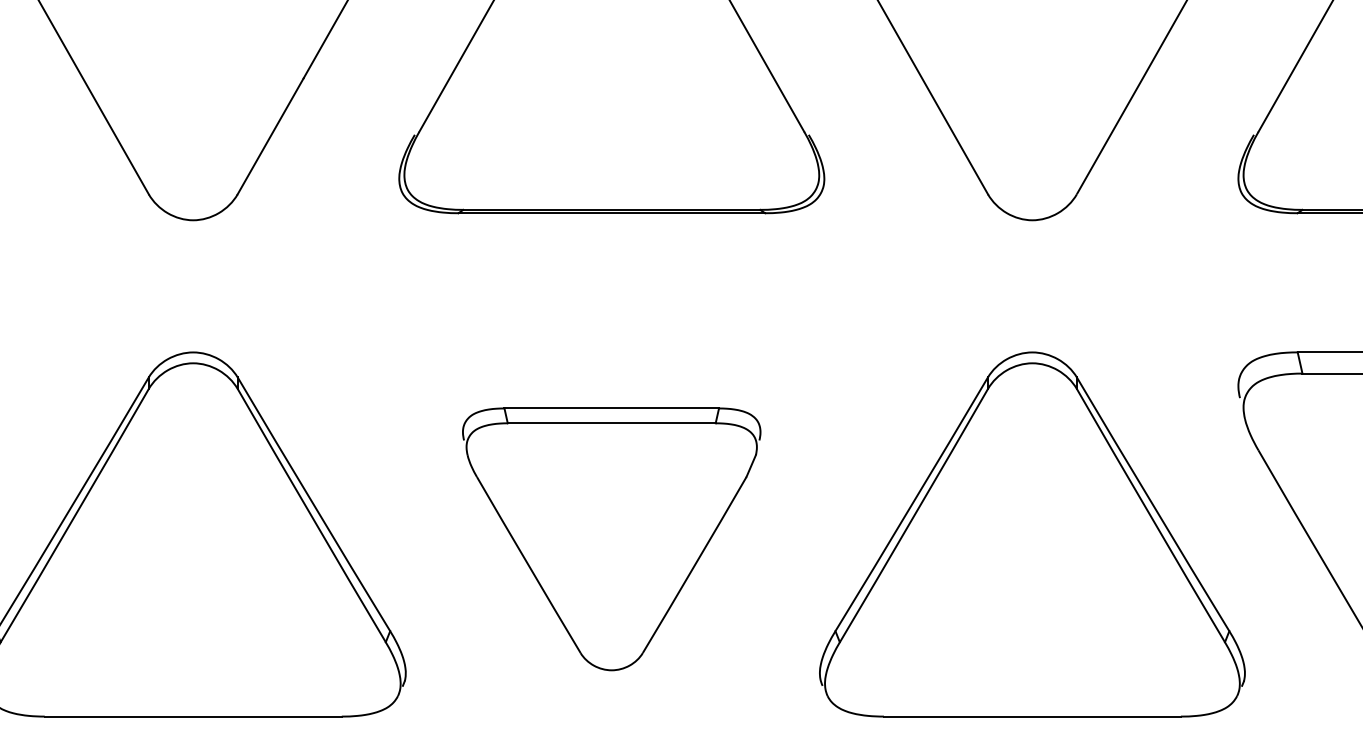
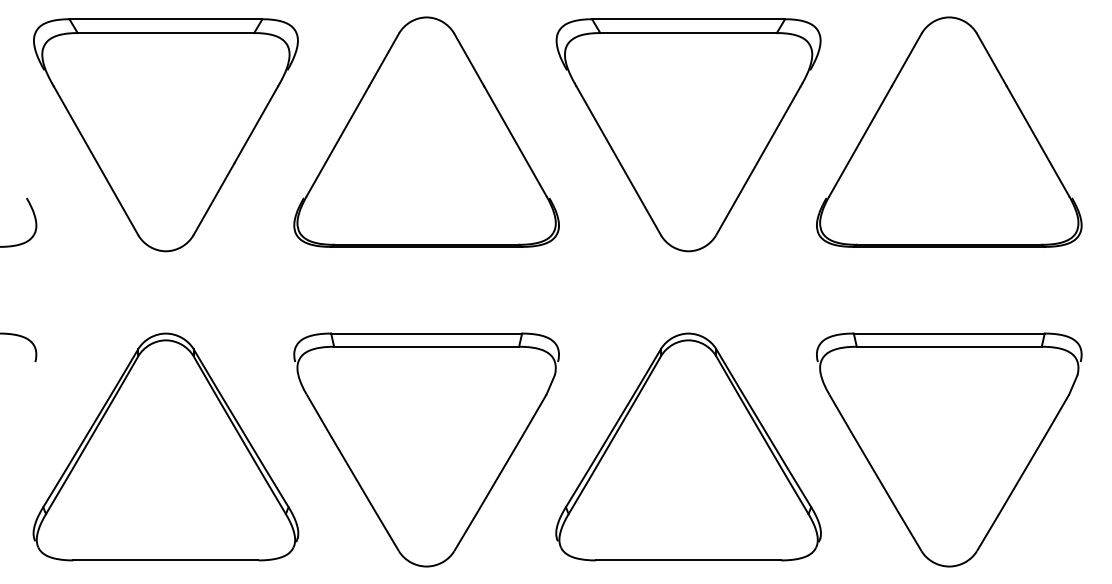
part: (611, 538) -> (426, 449), size x1.43

